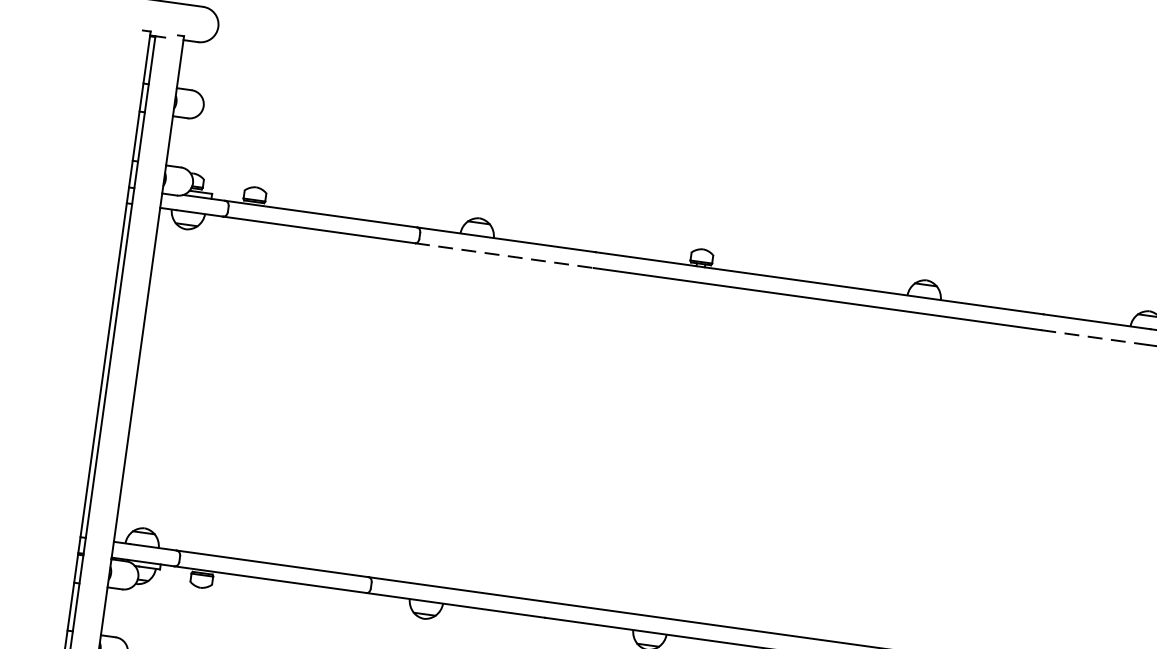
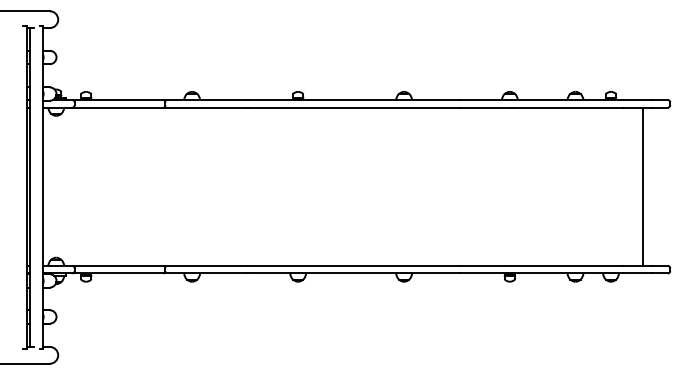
line: (505, 255) -> (206, 107), dashed -> solid
line: (1095, 337) -> (486, 107), dashed -> solid

